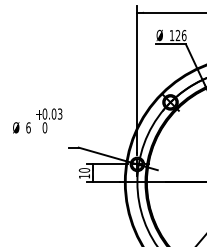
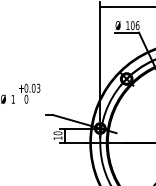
text: (177, 35) -> (132, 25), 126 -> 106
text: (28, 127) -> (13, 99), 6 -> 1

